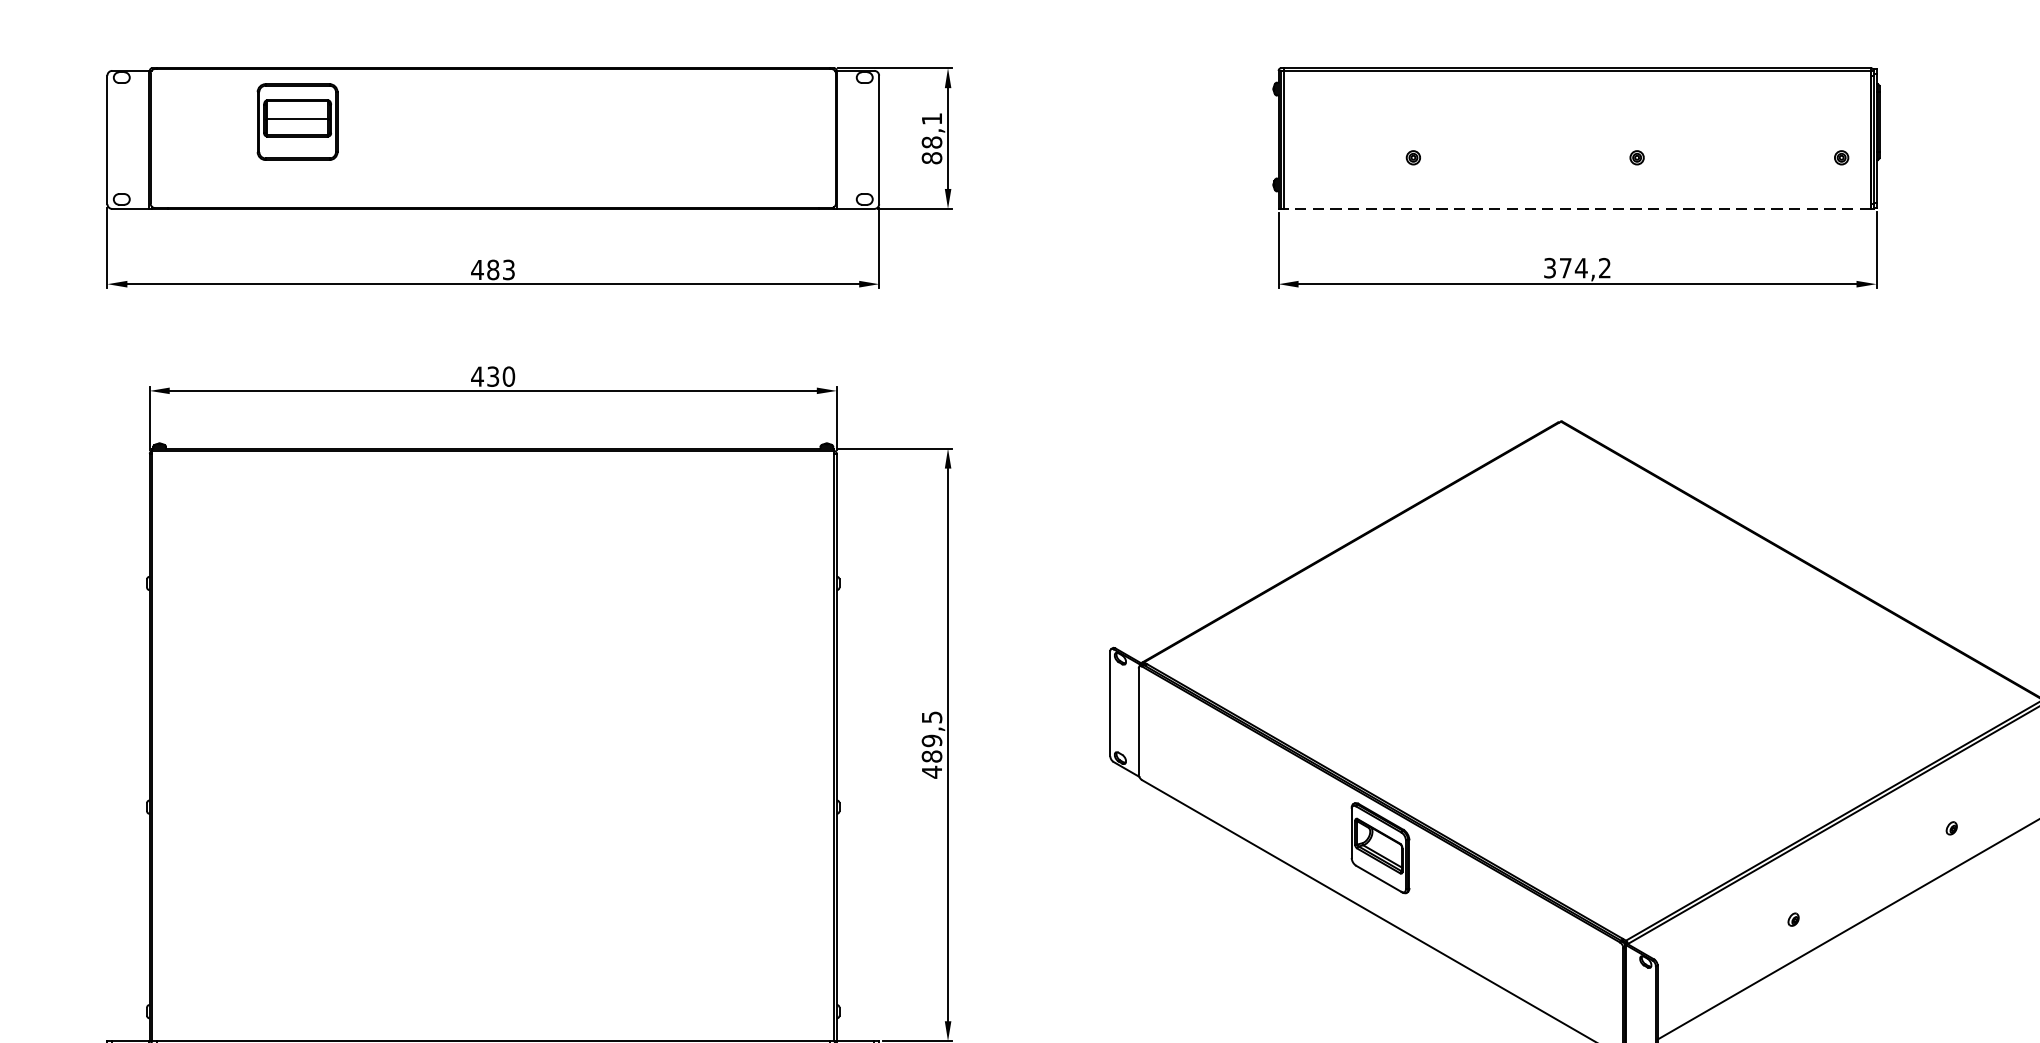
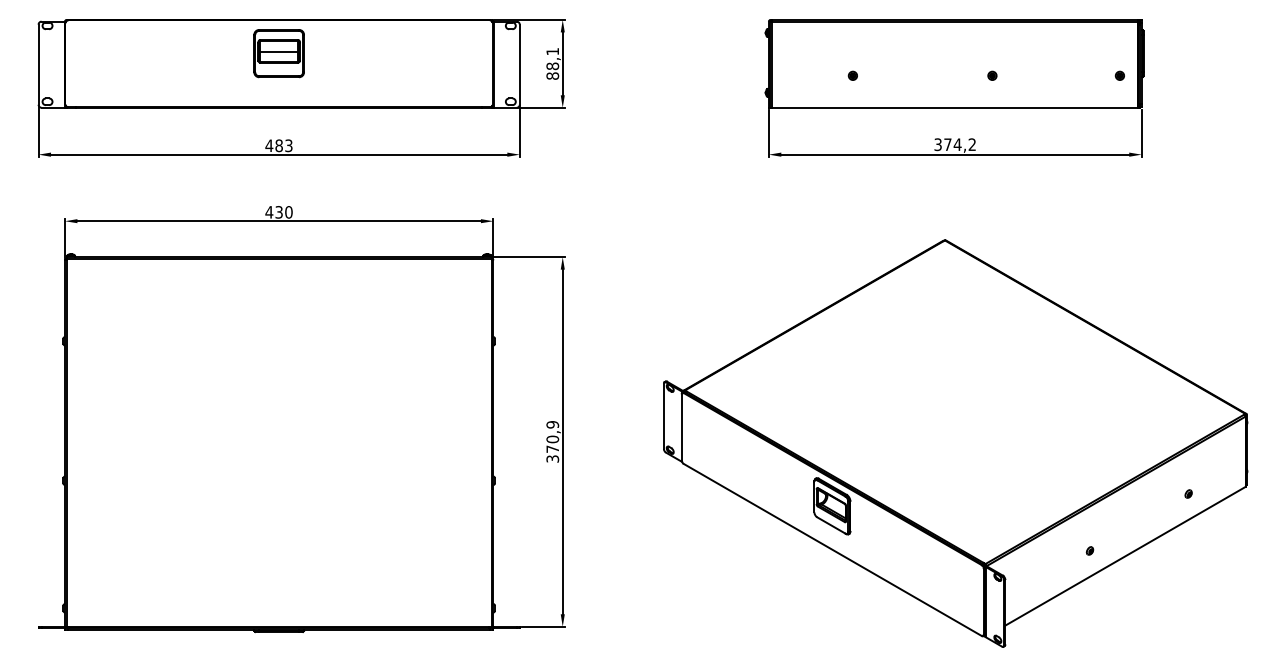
part: (296, 121) -> (278, 53), moved
line: (1576, 208) -> (954, 107), dashed -> solid
text: (931, 745) -> (552, 442), 489,5 -> 370,9

